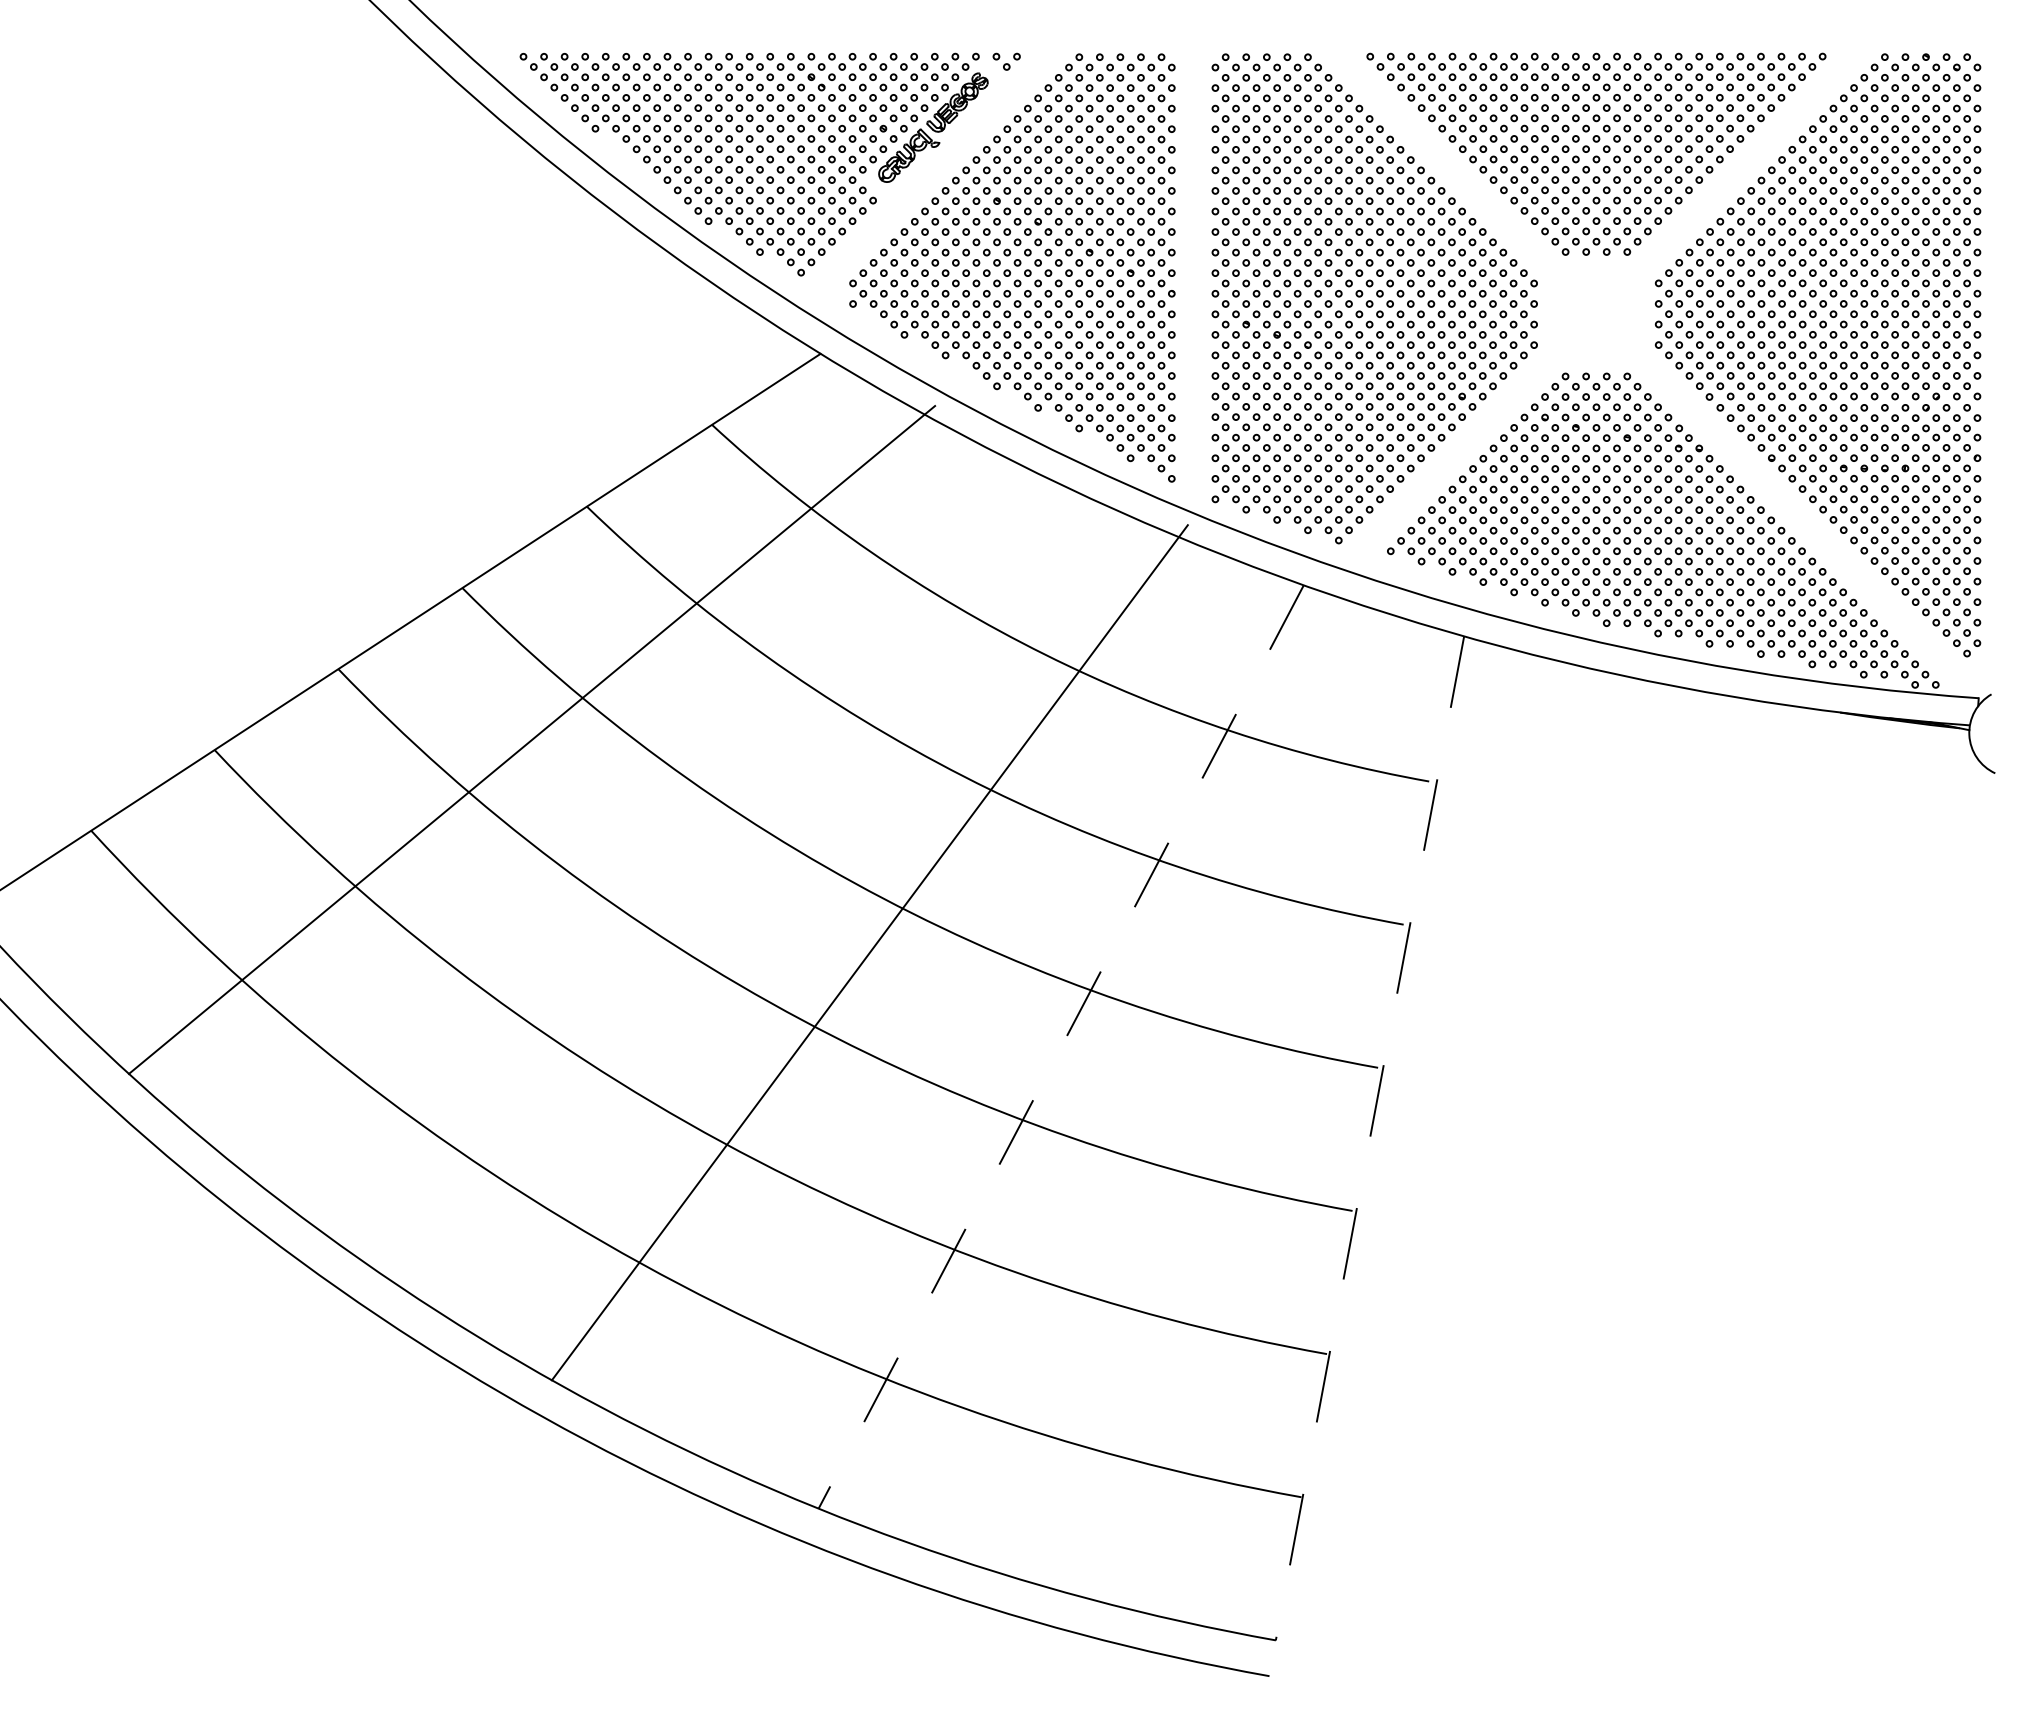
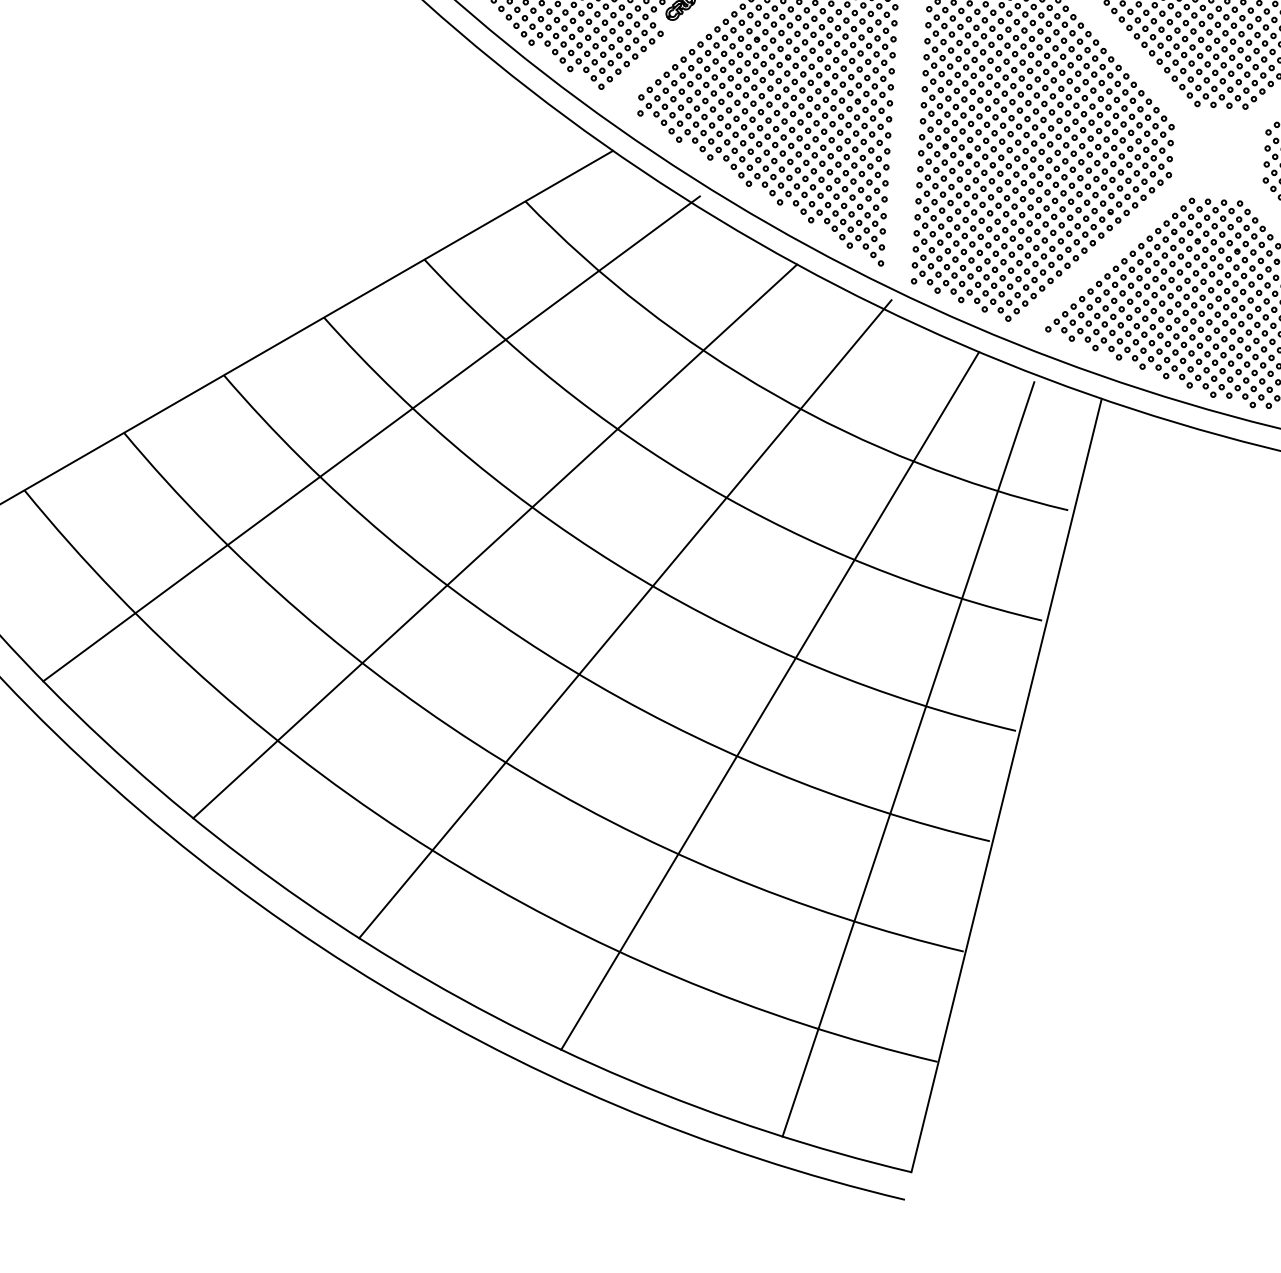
line: (697, 862) -> (495, 541), added
line: (1061, 1047) -> (770, 701), dashed -> solid
line: (1242, 1111) -> (908, 759), added
line: (1370, 1138) -> (1006, 785), dashed -> solid

